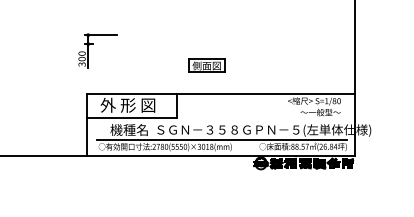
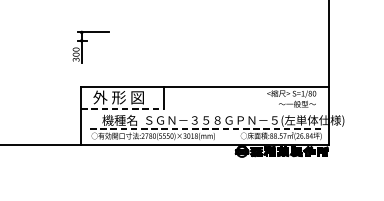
part: (206, 65) -> (191, 60), removed
line: (131, 117) -> (121, 108), solid -> dashed
line: (222, 139) -> (206, 129), solid -> dashed

